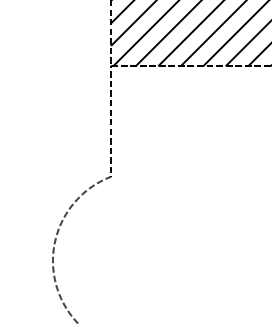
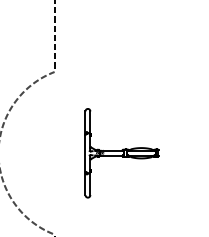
part: (180, 260) -> (121, 152), added

